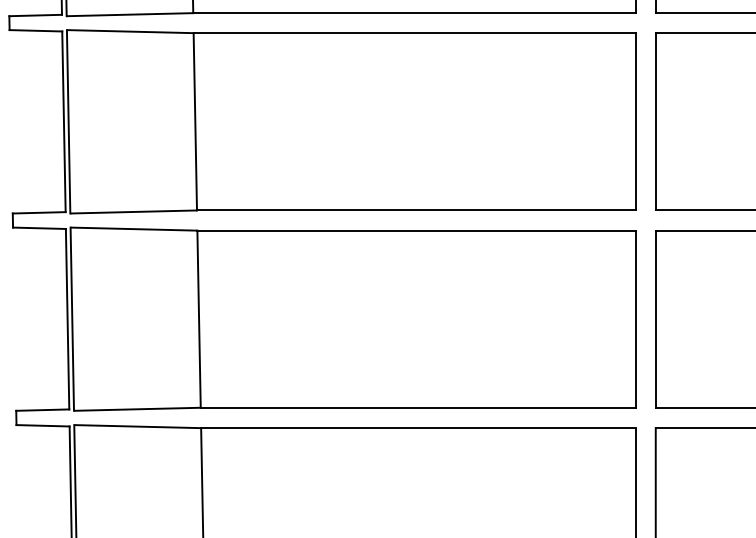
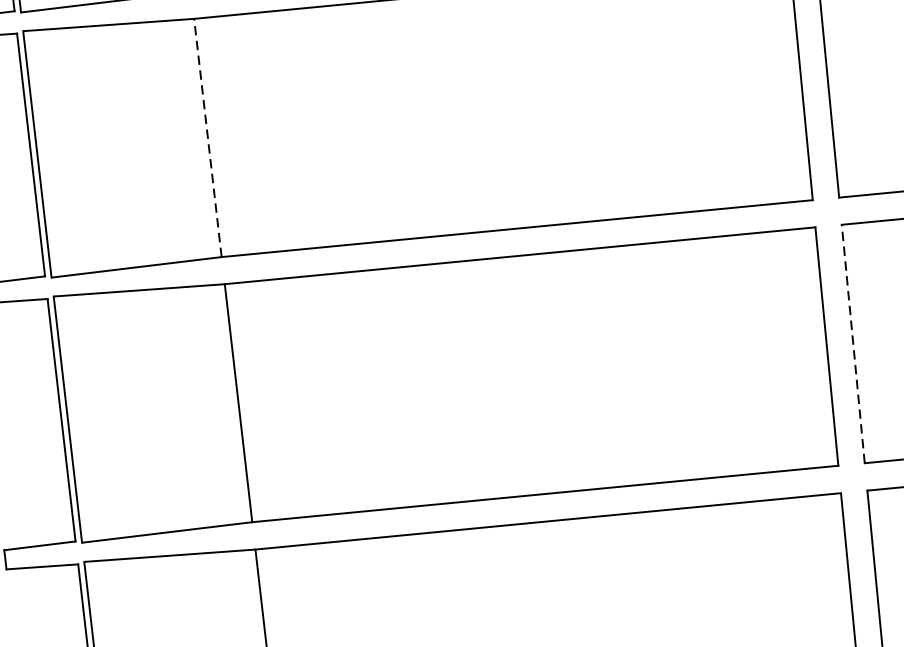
line: (195, 121) -> (208, 137), solid -> dashed
line: (655, 319) -> (852, 344), solid -> dashed

